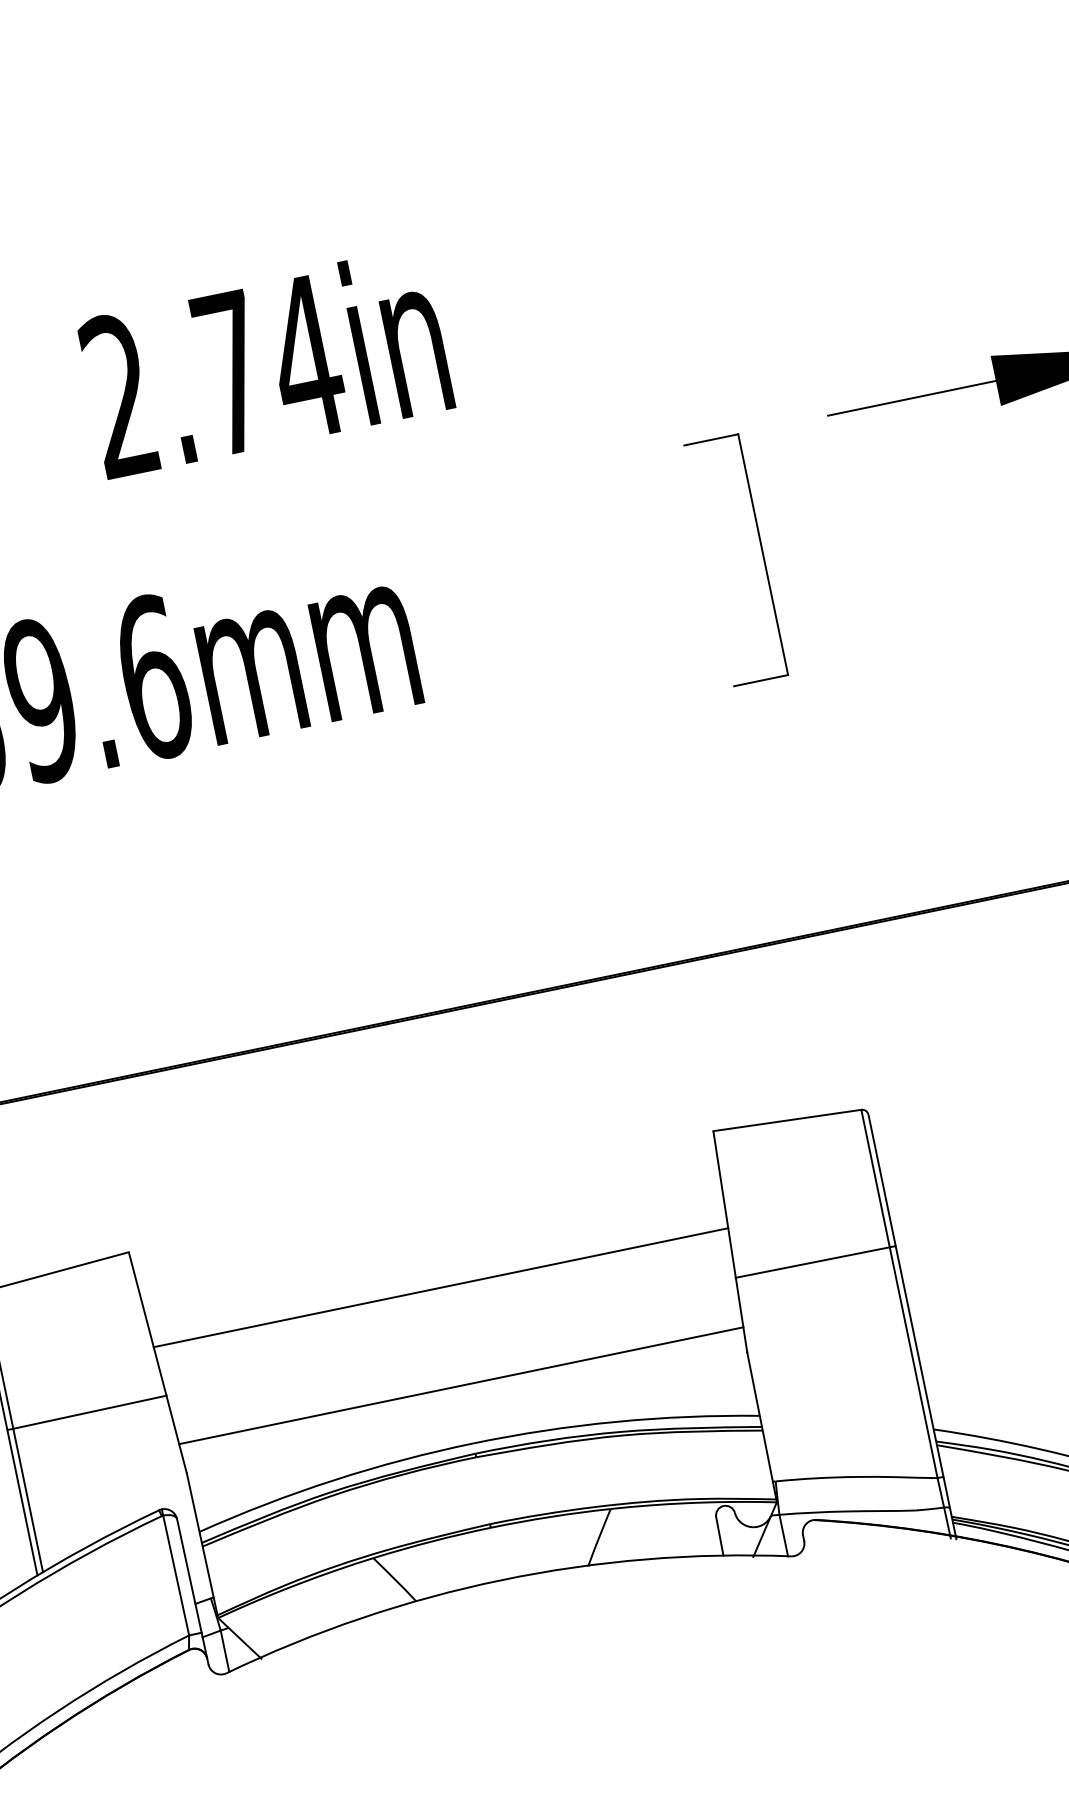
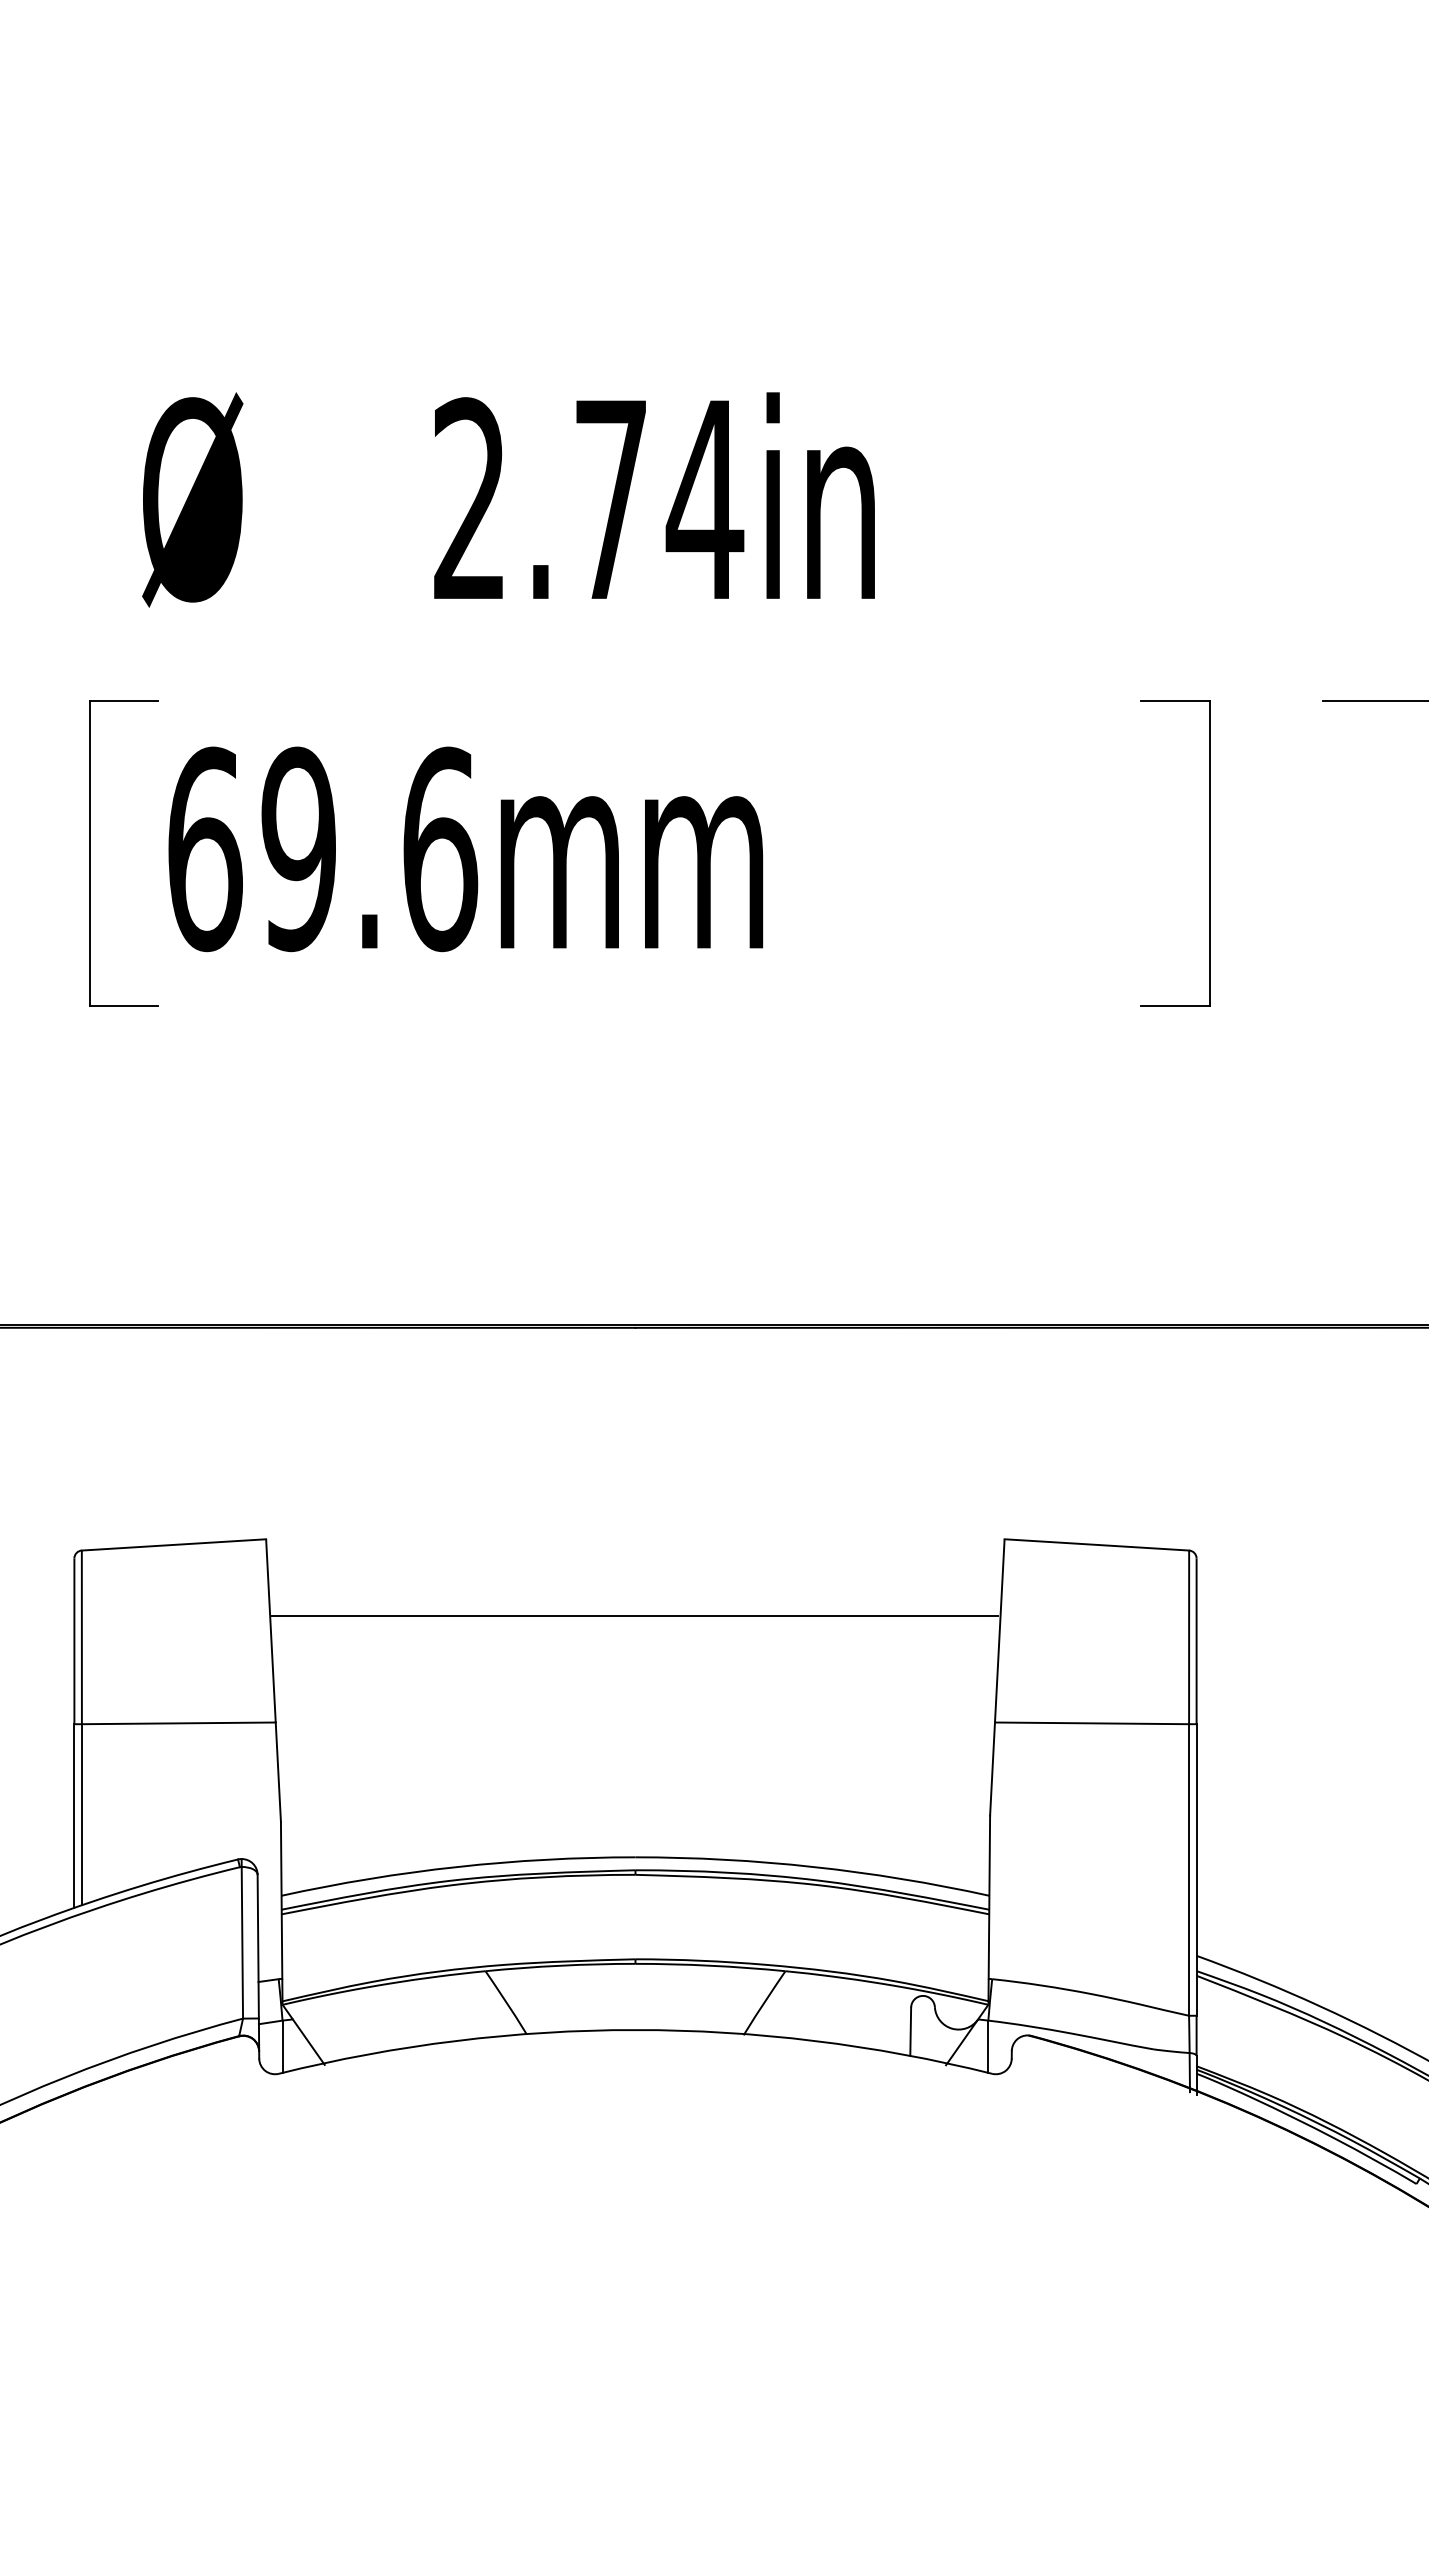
line: (441, 1287) -> (635, 1615), moved
line: (460, 1385) -> (634, 1784), removed

